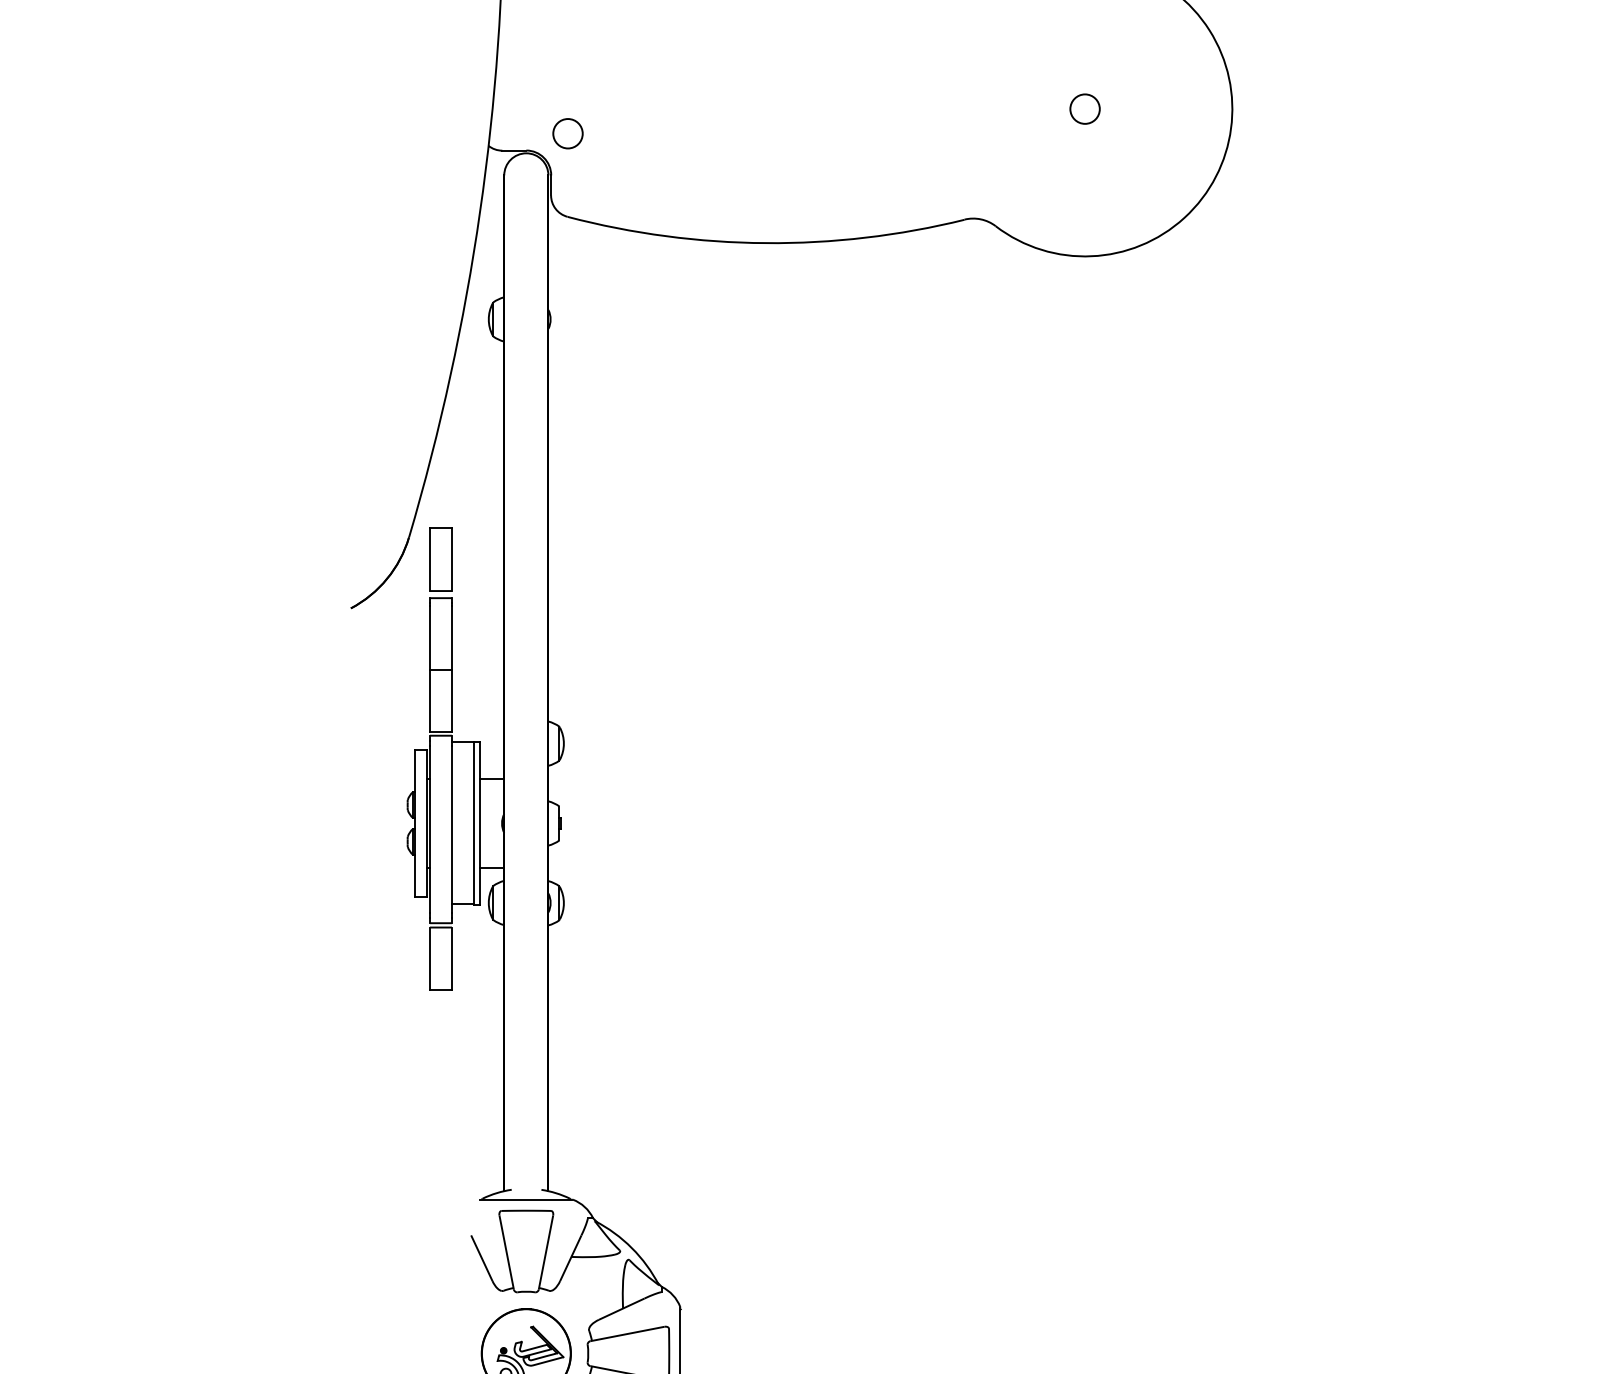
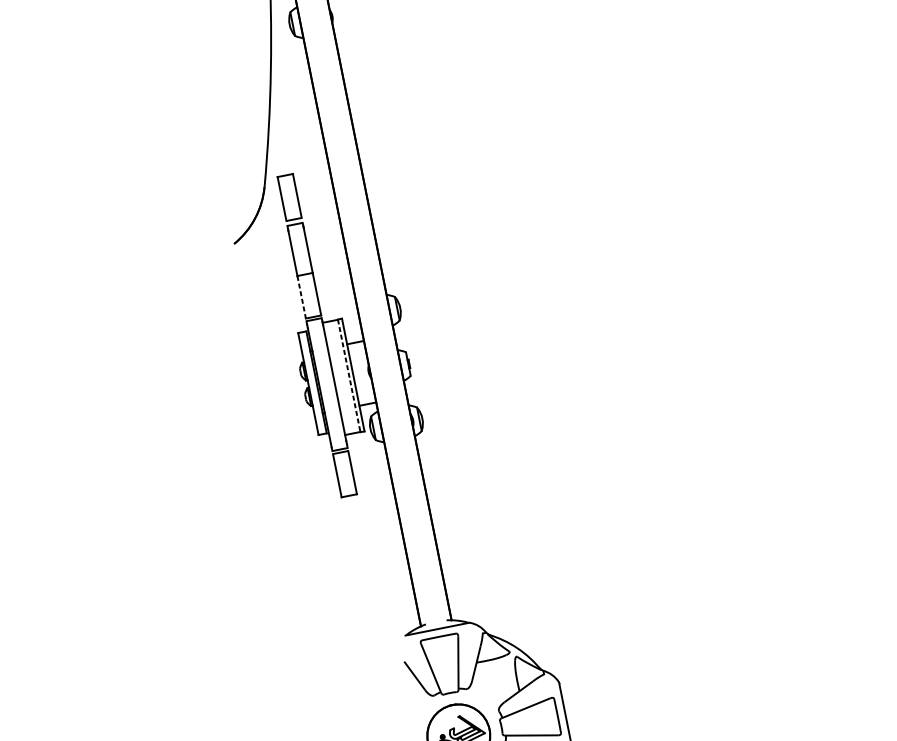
line: (429, 701) -> (301, 297), solid -> dashed
line: (474, 823) -> (349, 375), solid -> dashed

